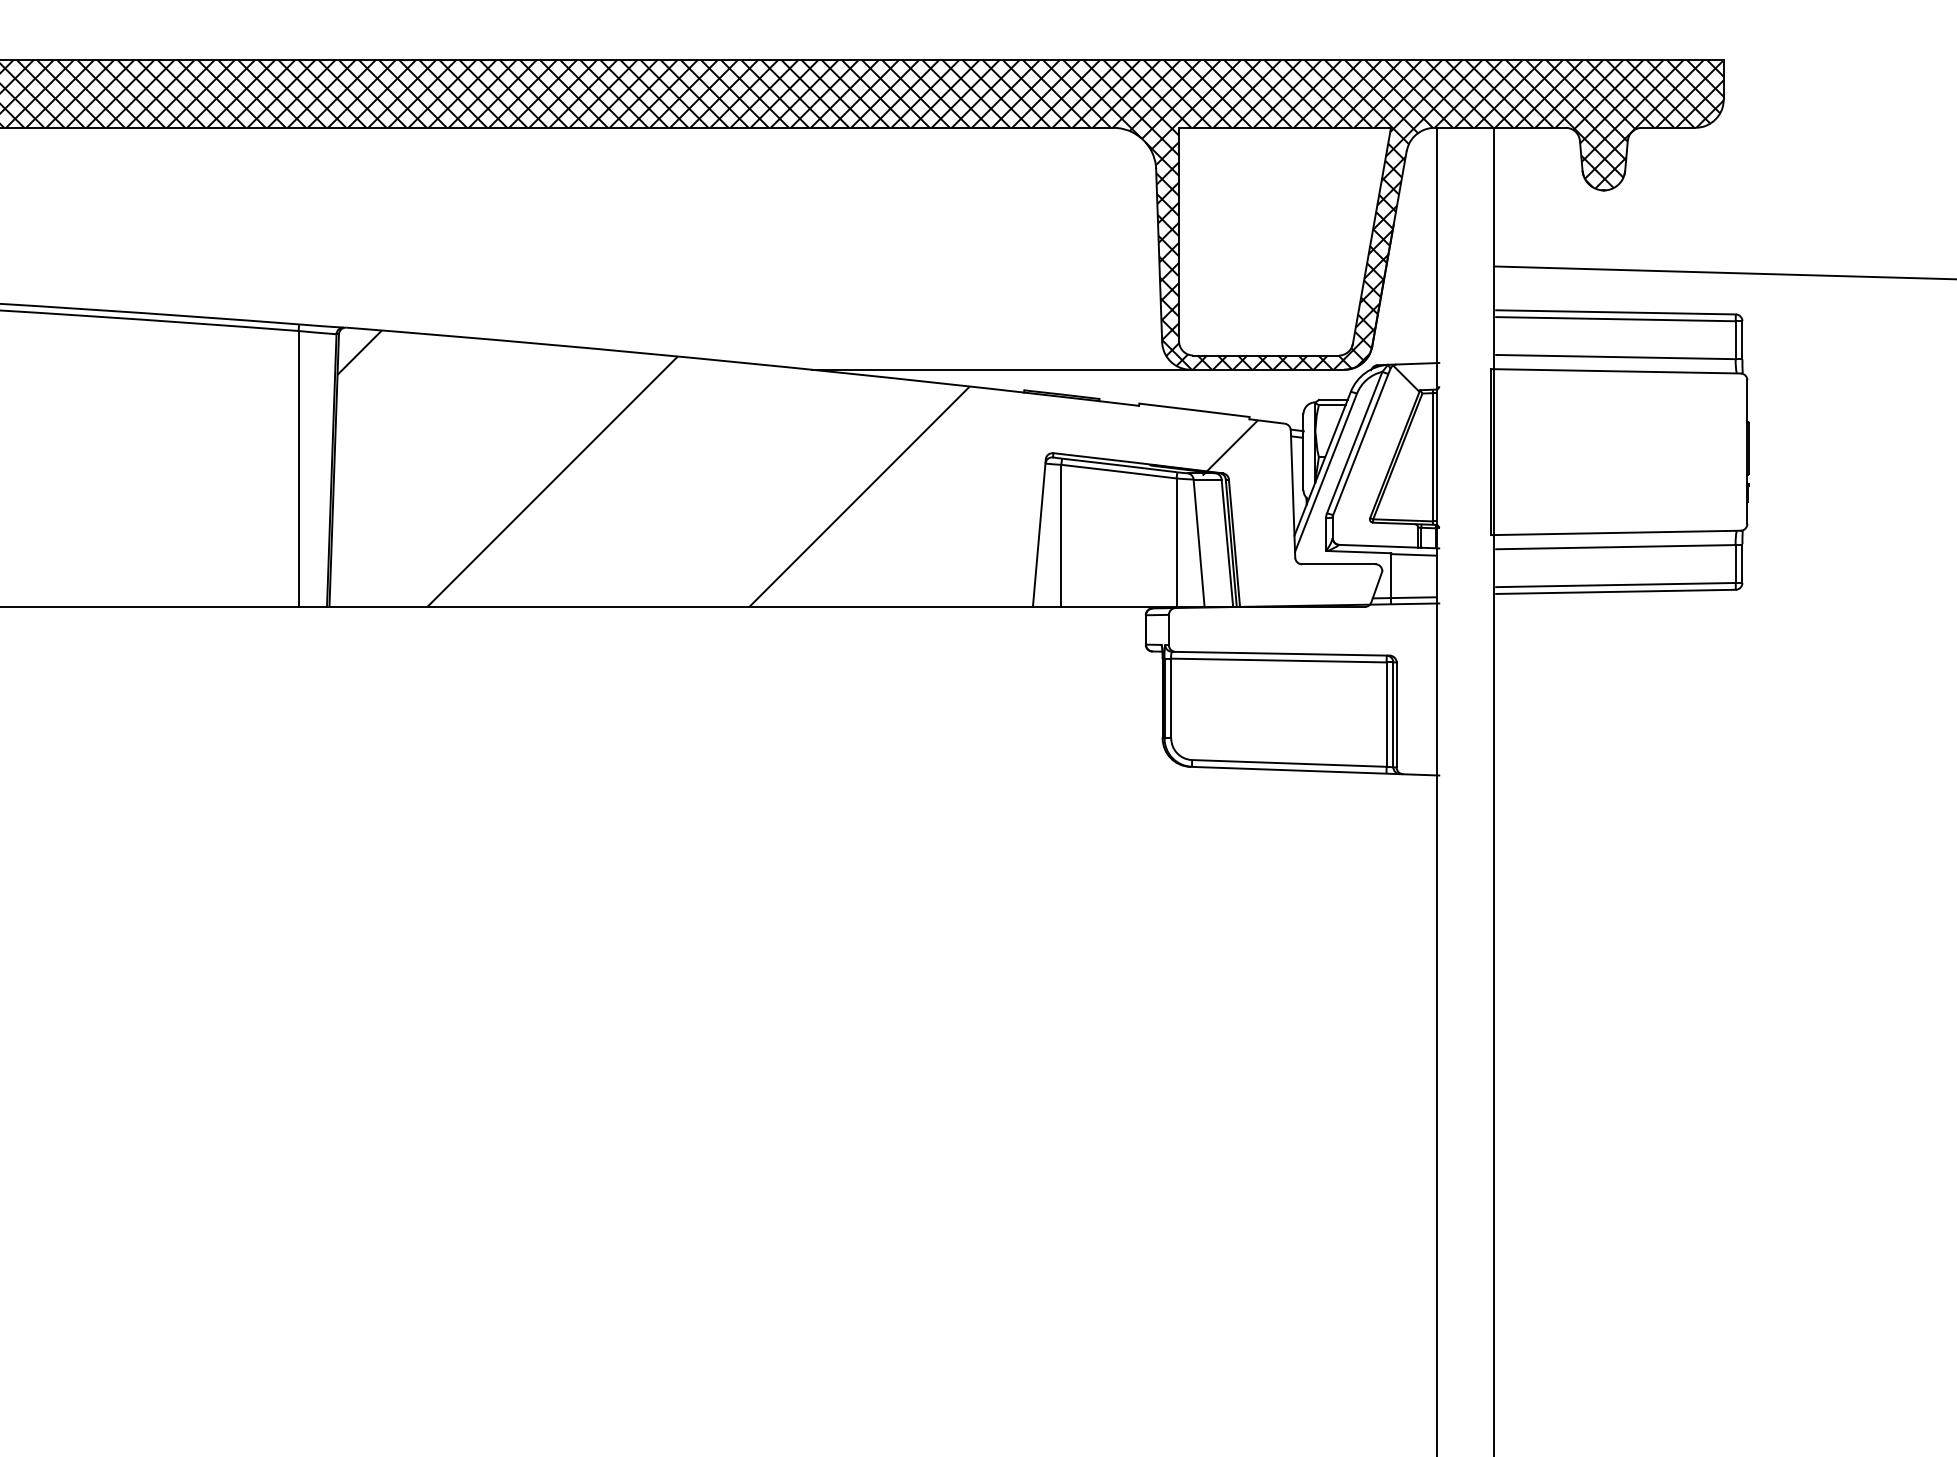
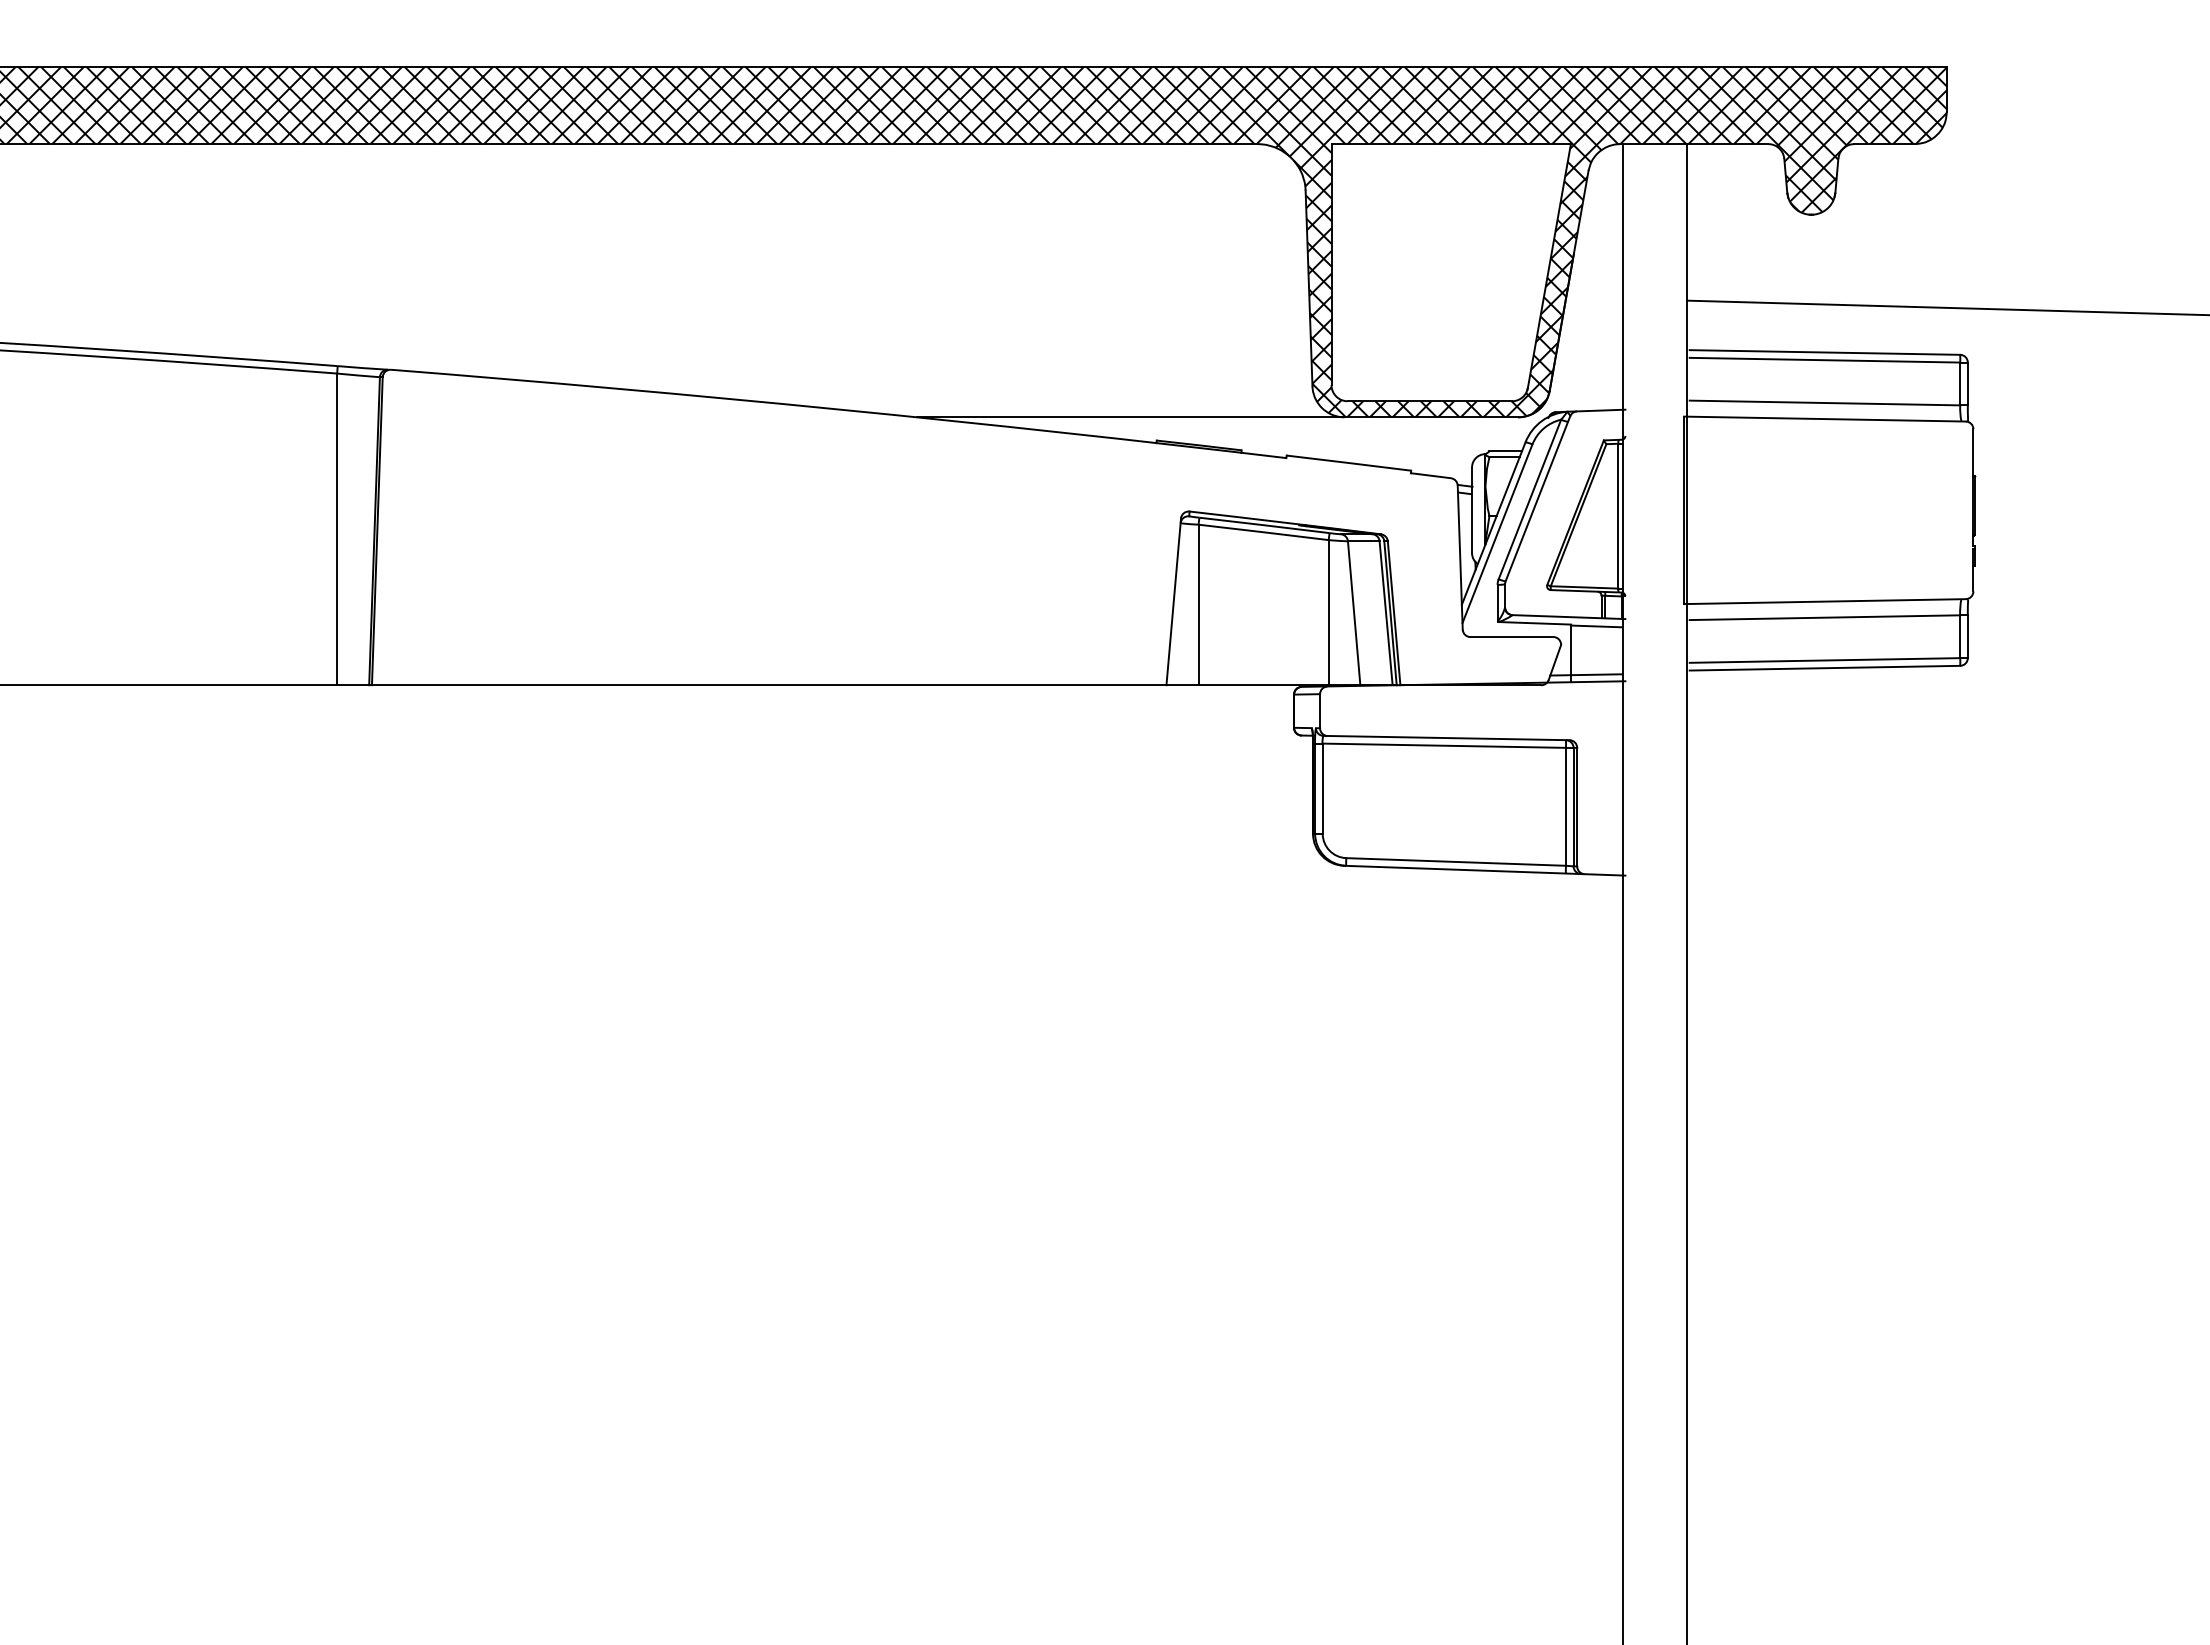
hatch: (1406, 378) -> (1588, 427), removed
hatch: (797, 468) -> (900, 528), removed

